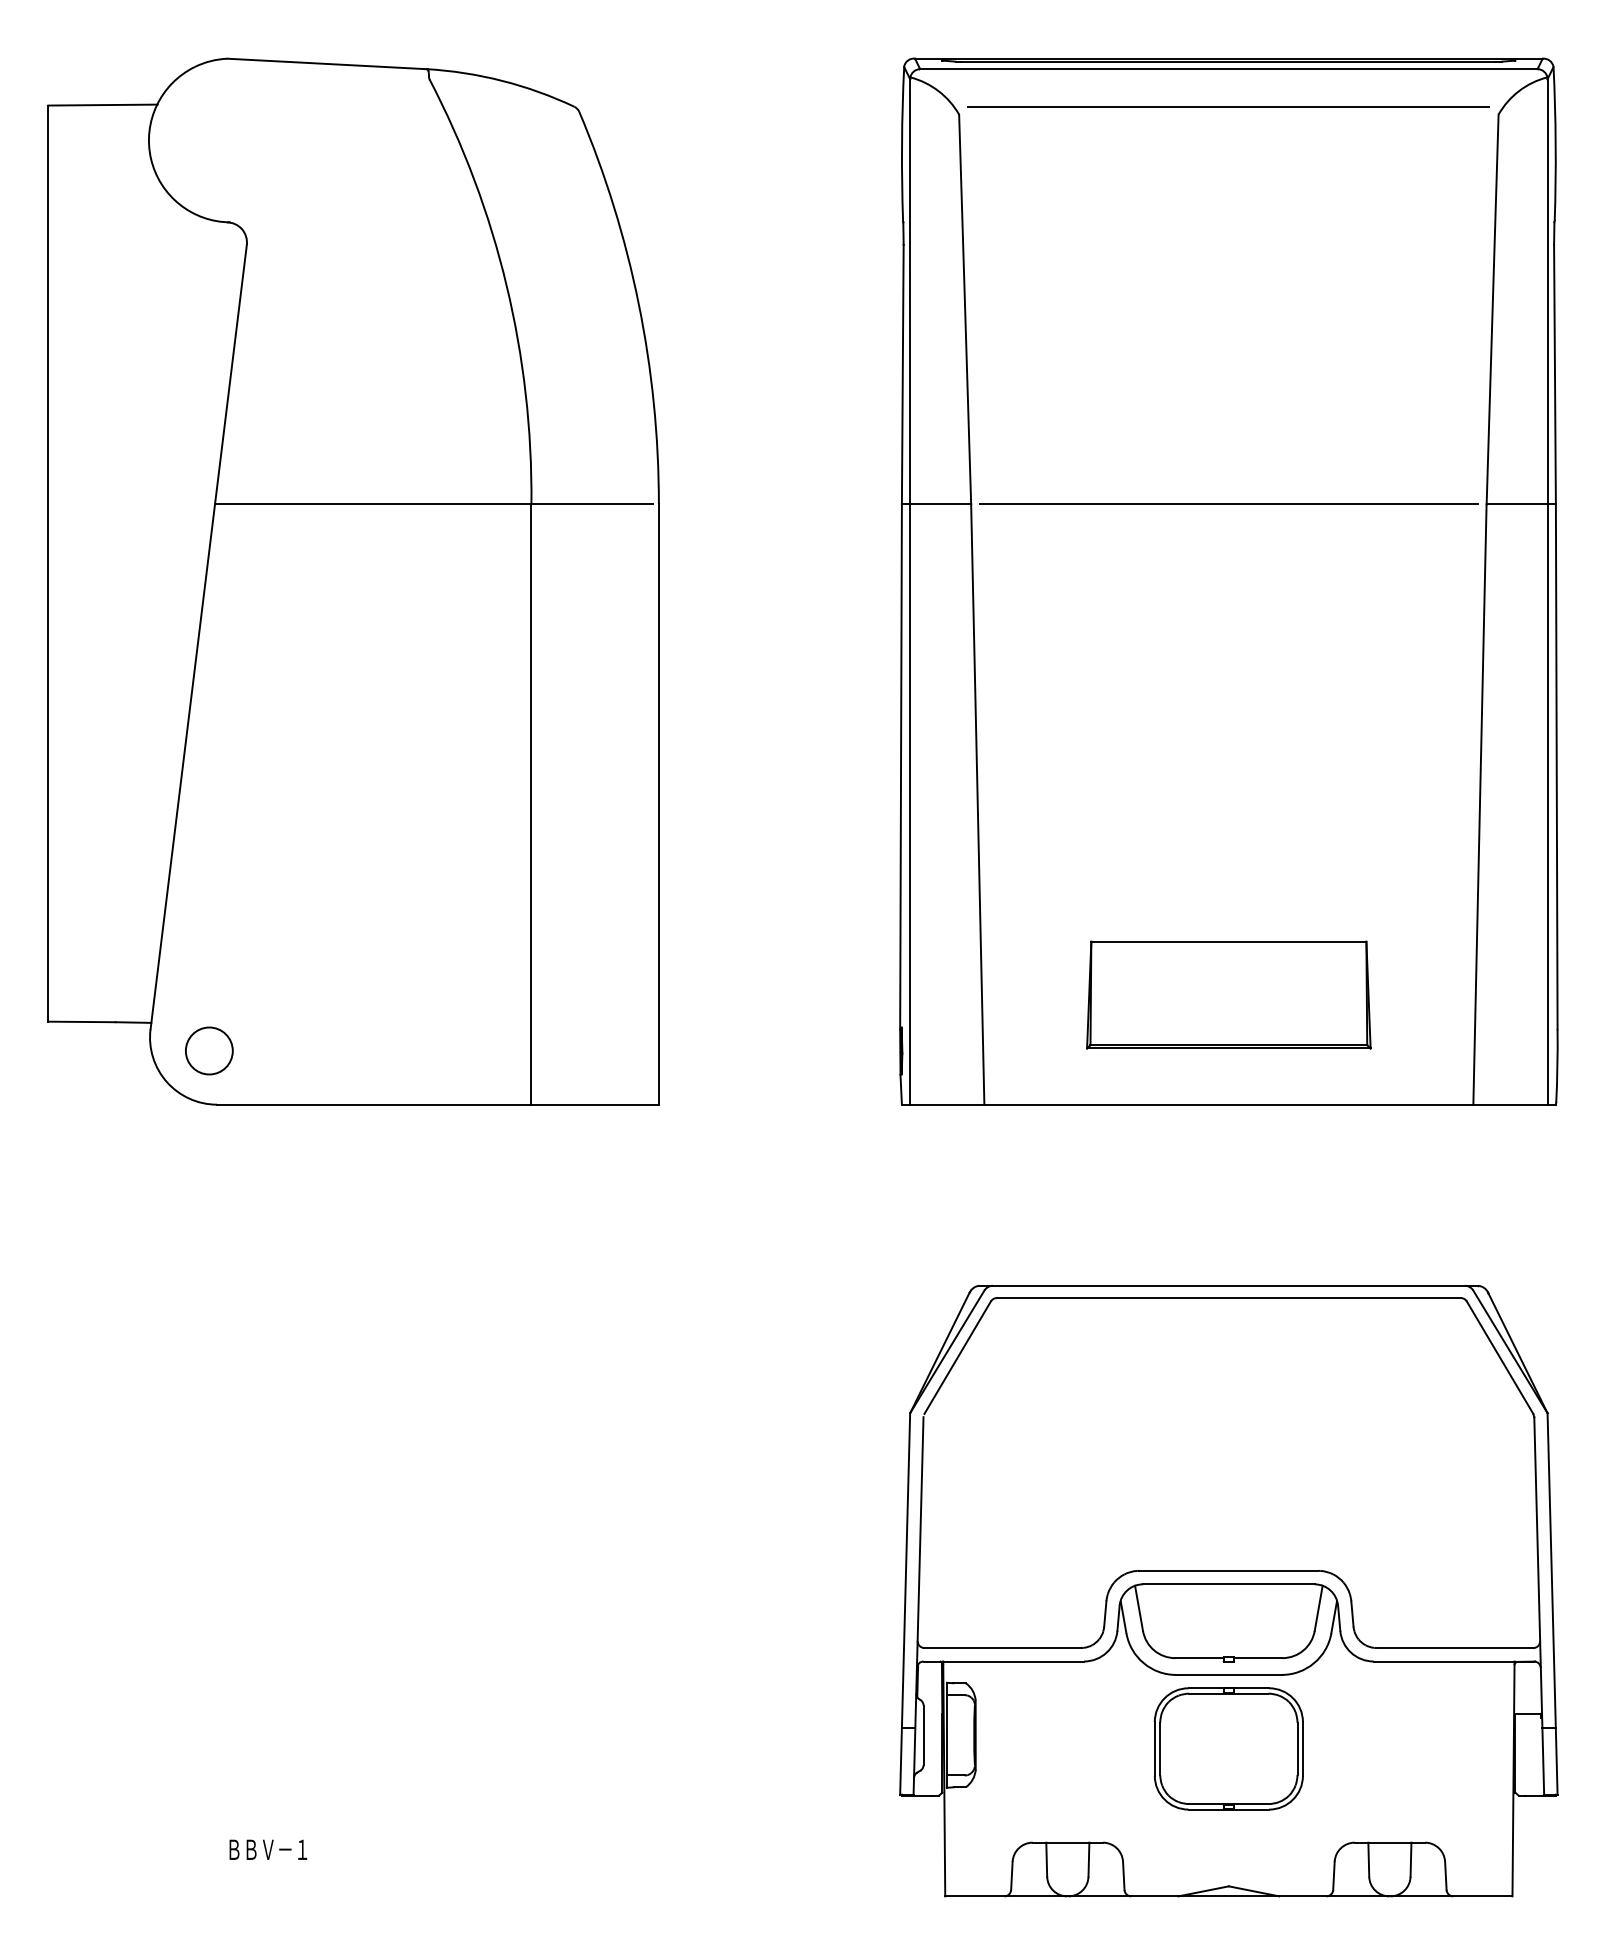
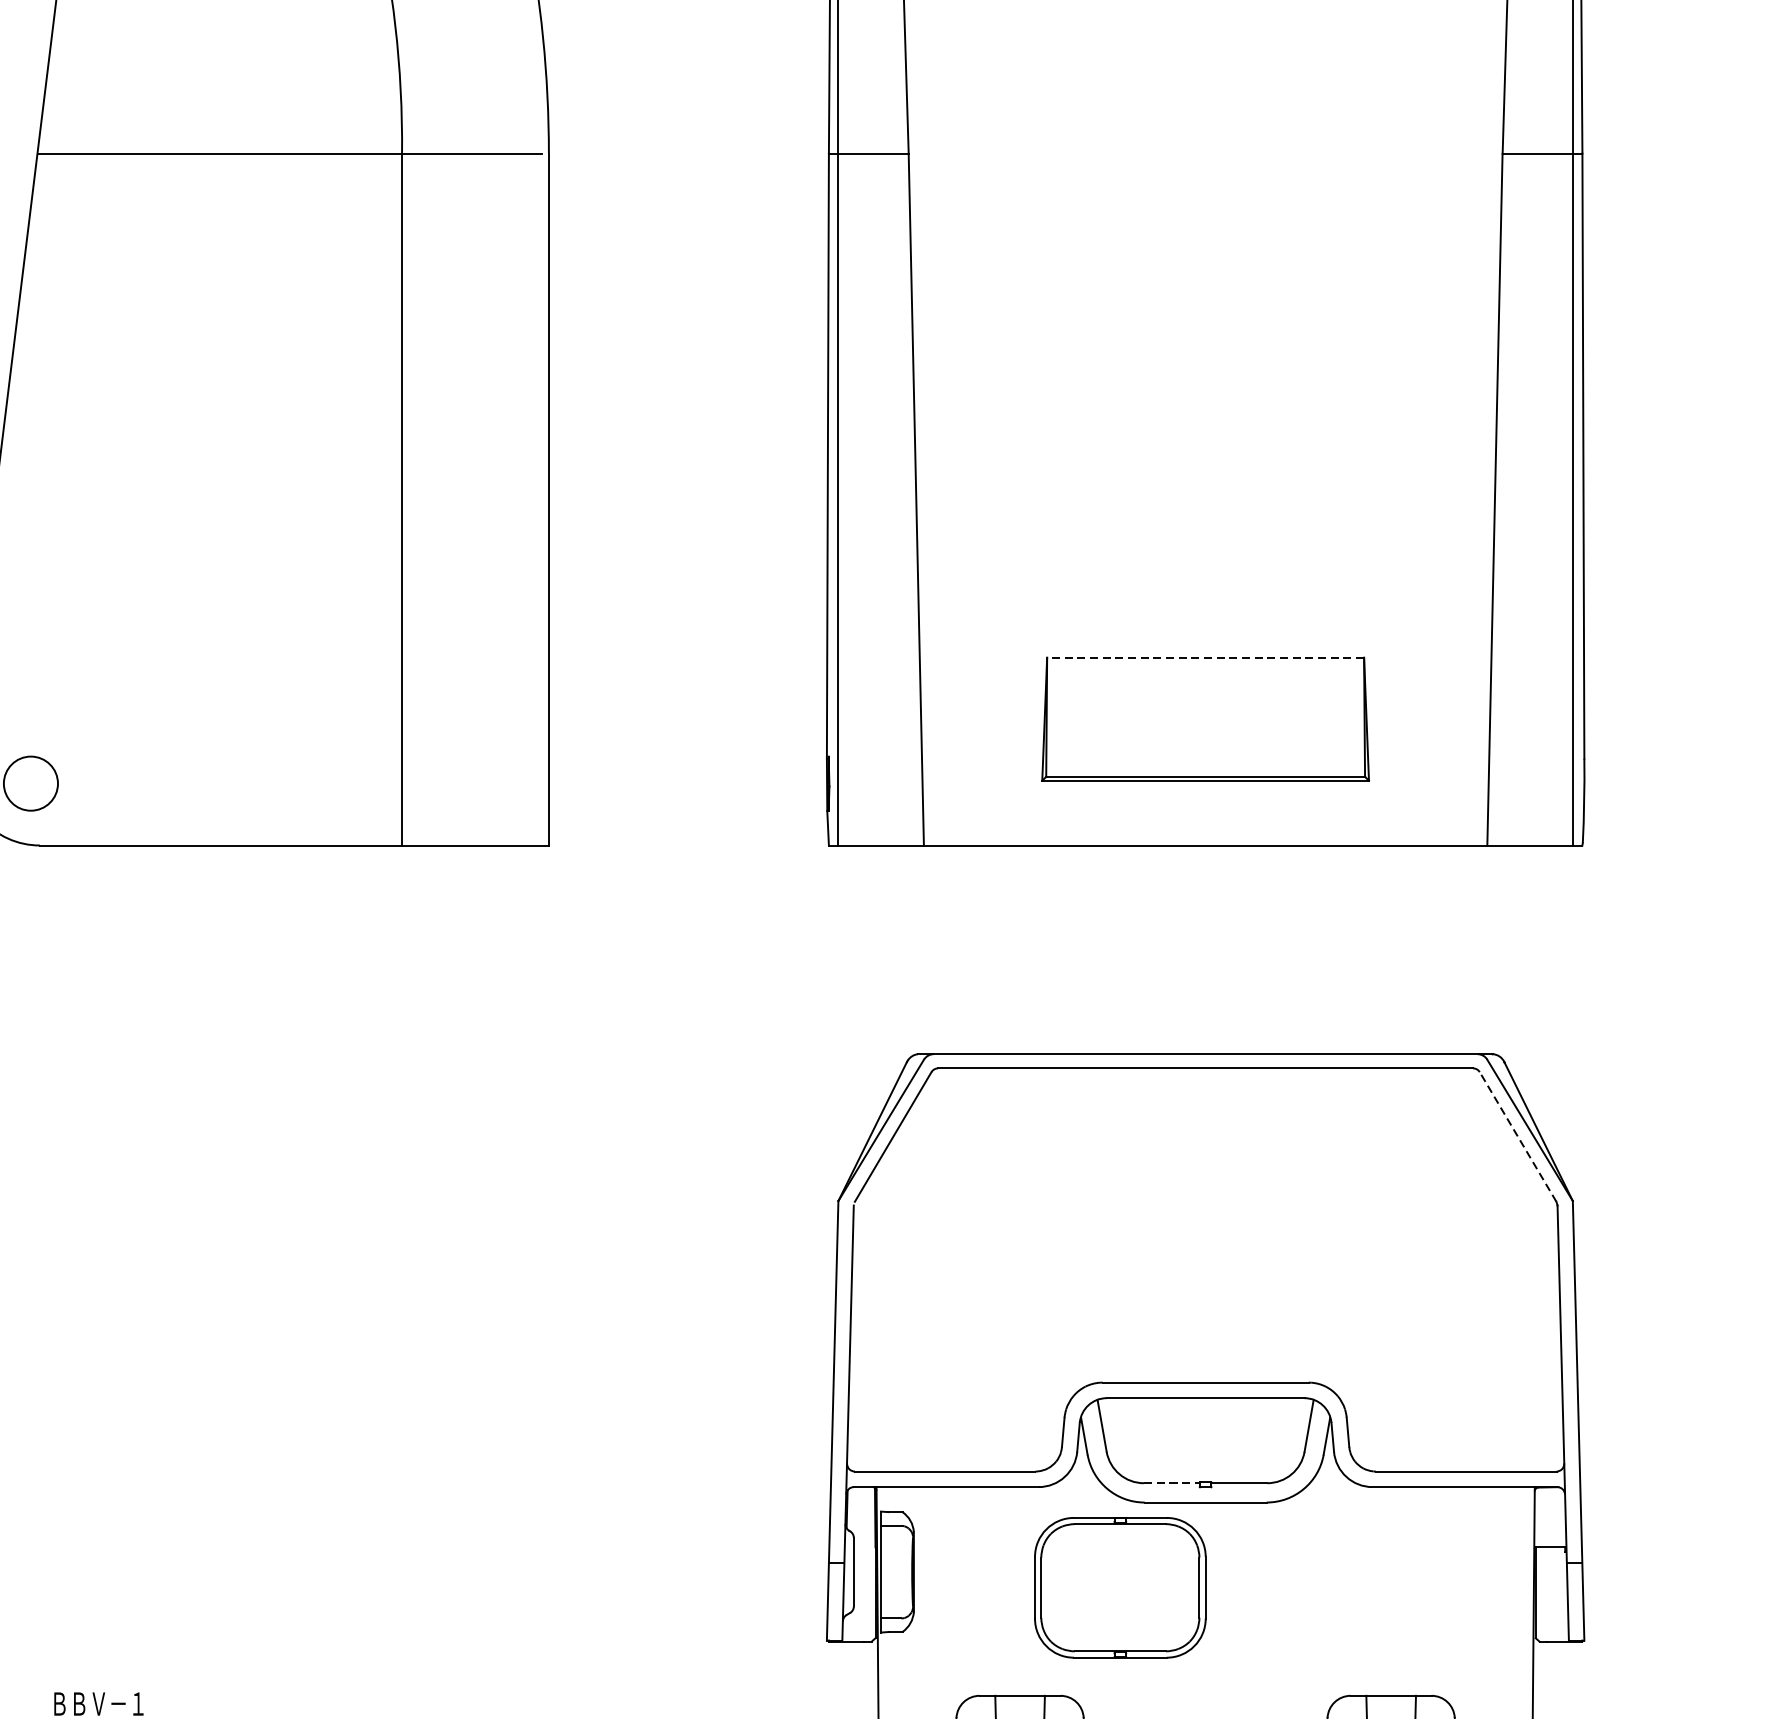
line: (1228, 504) -> (1205, 153), removed
line: (1228, 941) -> (1205, 657), solid -> dashed
line: (1499, 1357) -> (1517, 1136), solid -> dashed
line: (1200, 1658) -> (1172, 1483), solid -> dashed
part: (1228, 1748) -> (1119, 1587), moved

